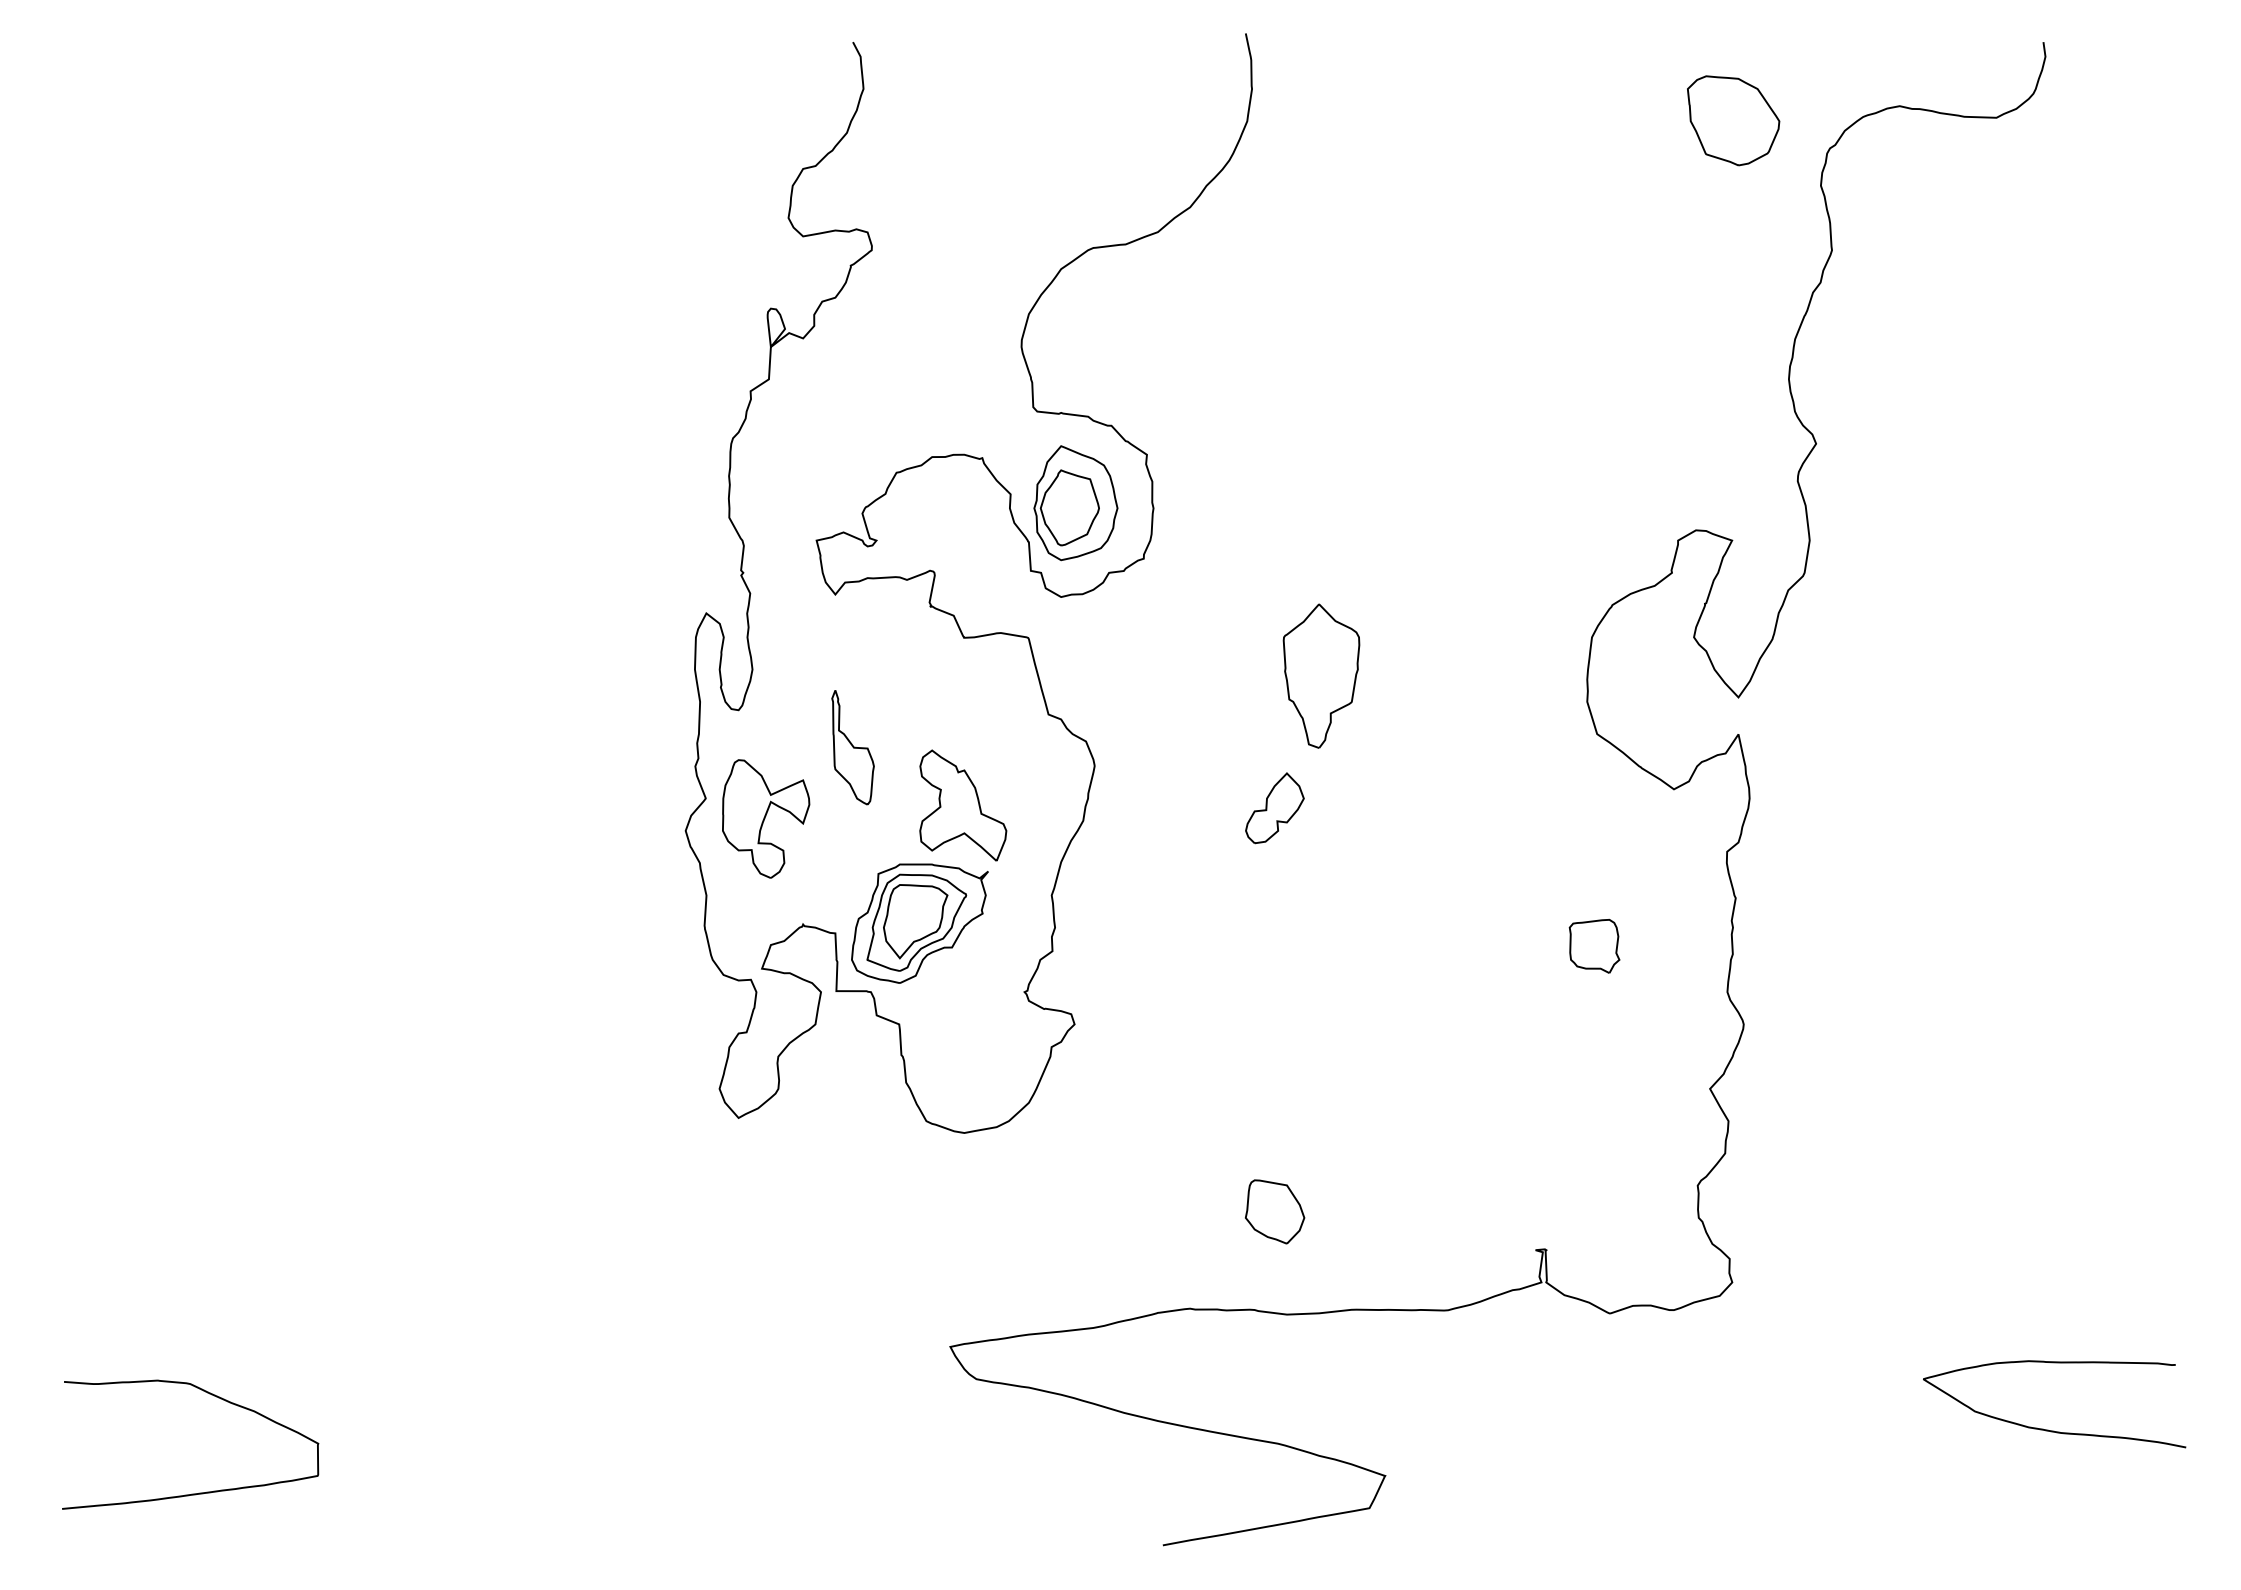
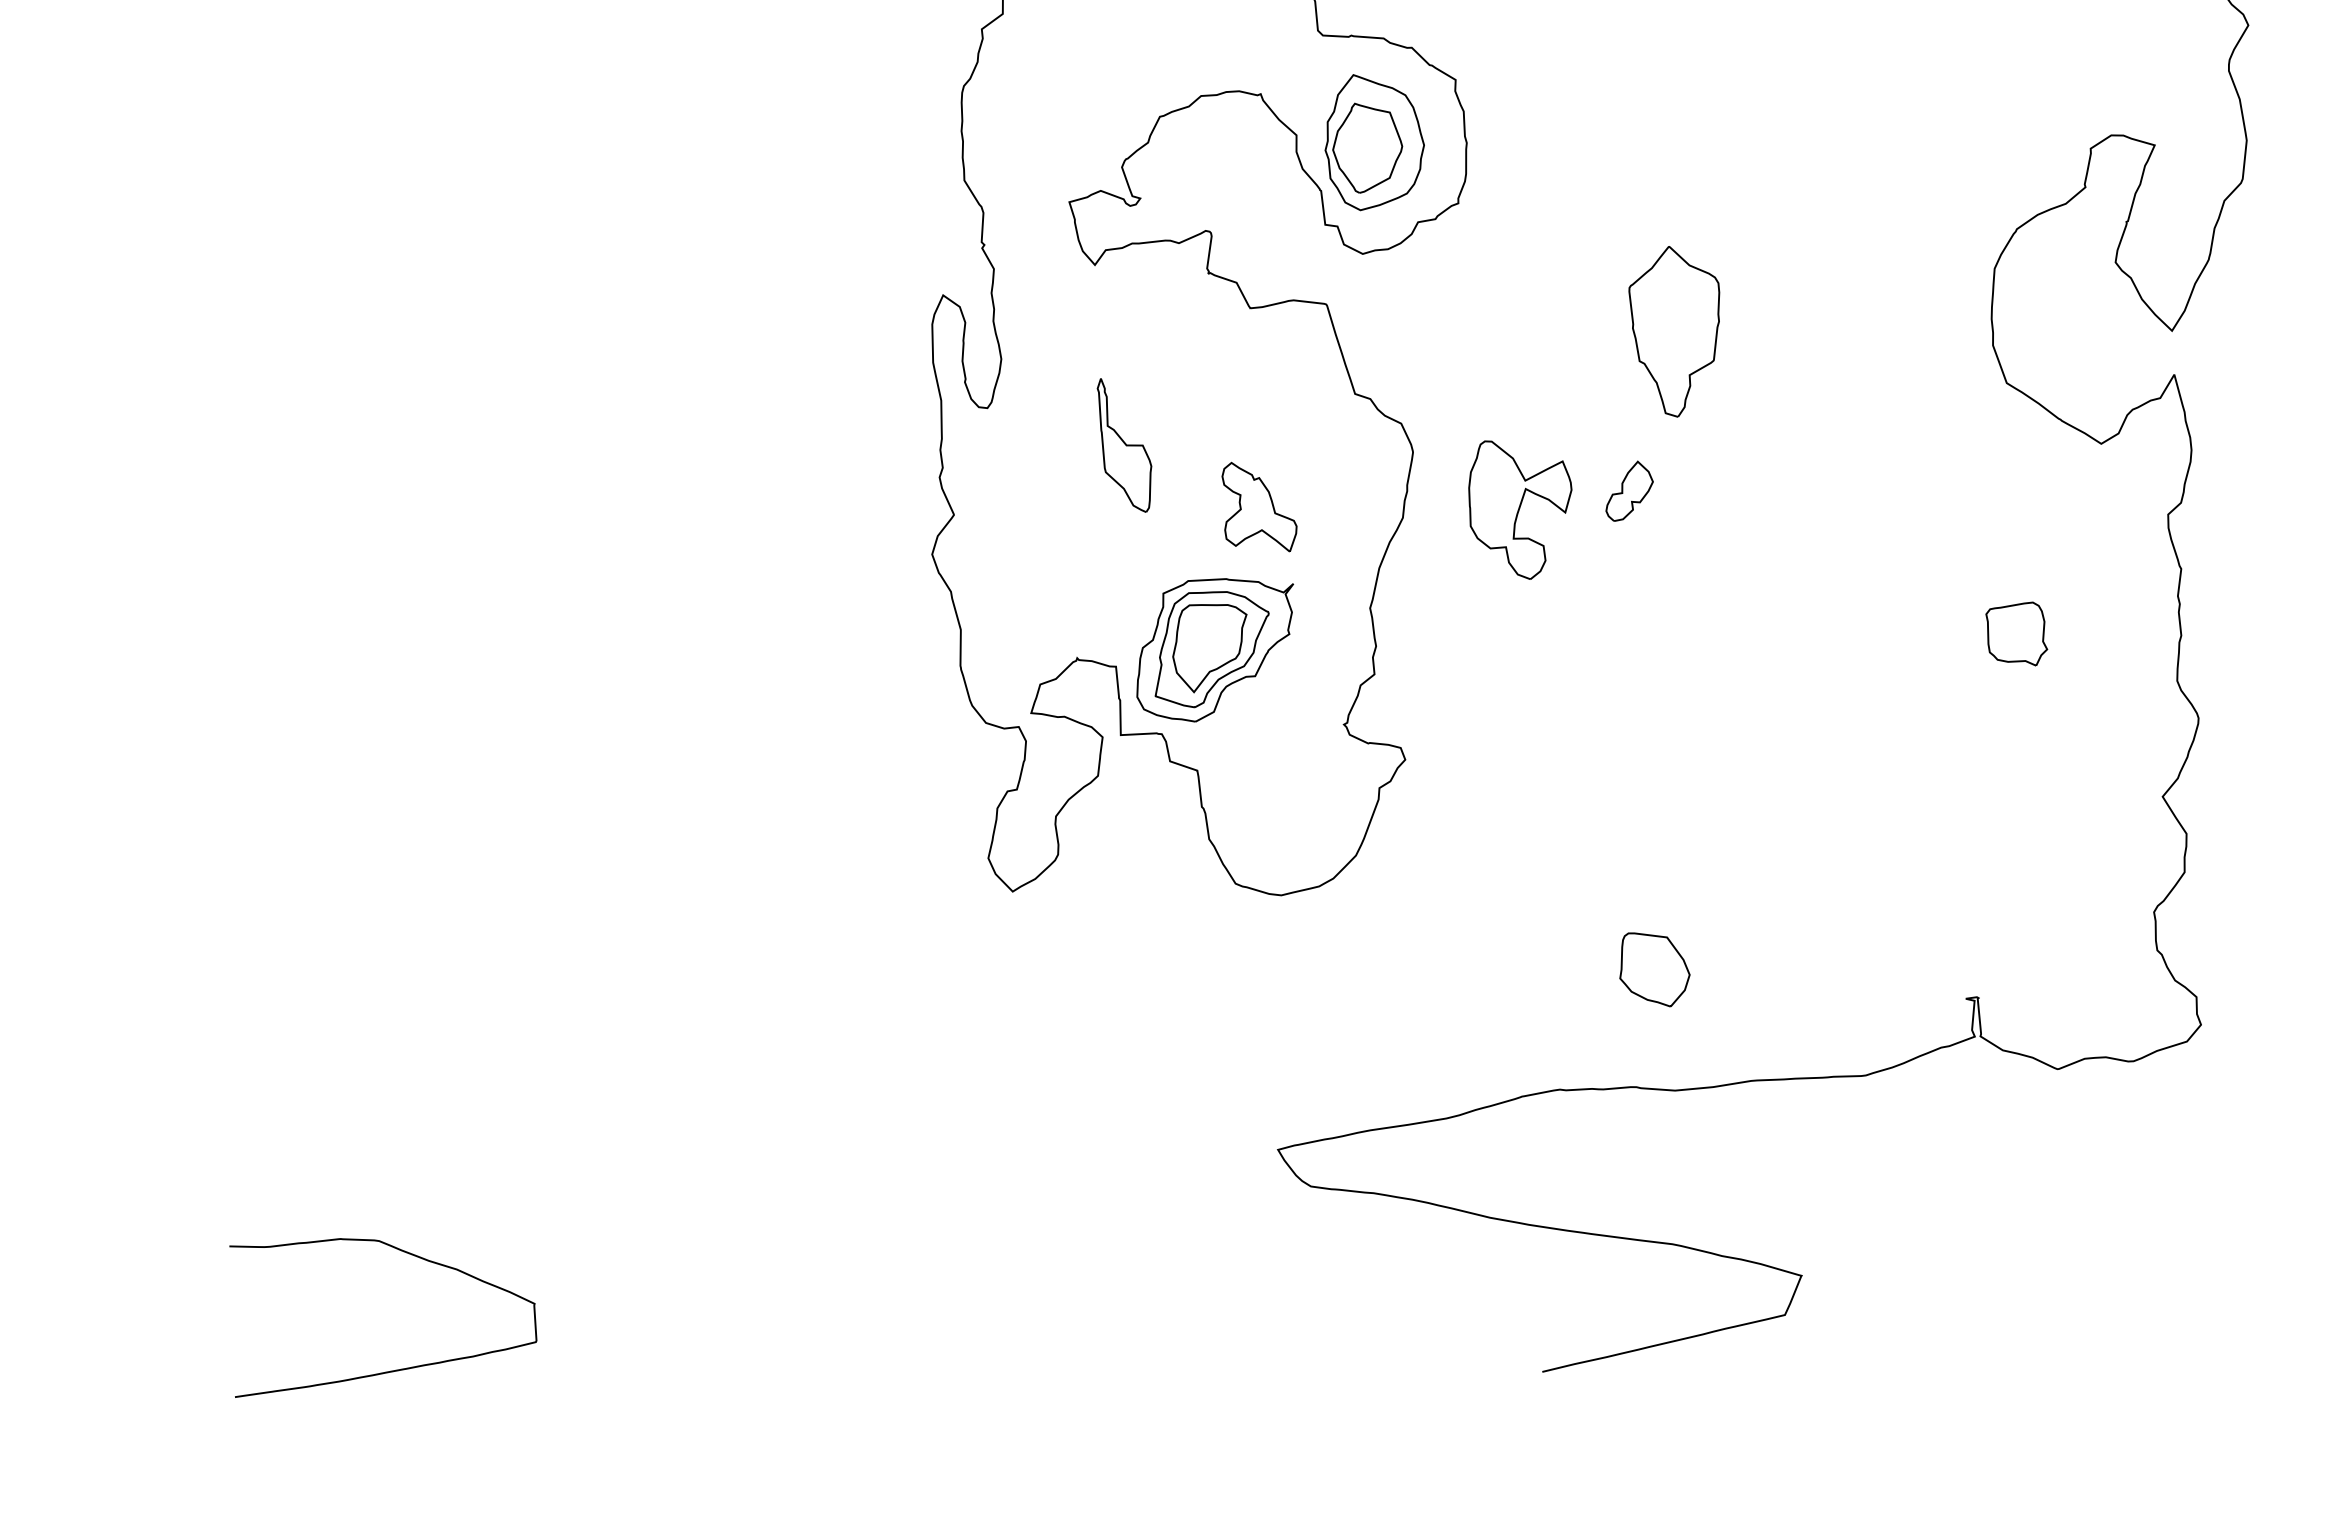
part: (963, 805) -> (1259, 507), size x0.7
part: (1274, 808) -> (1628, 491), size x0.7
part: (766, 818) -> (1521, 508), moved

